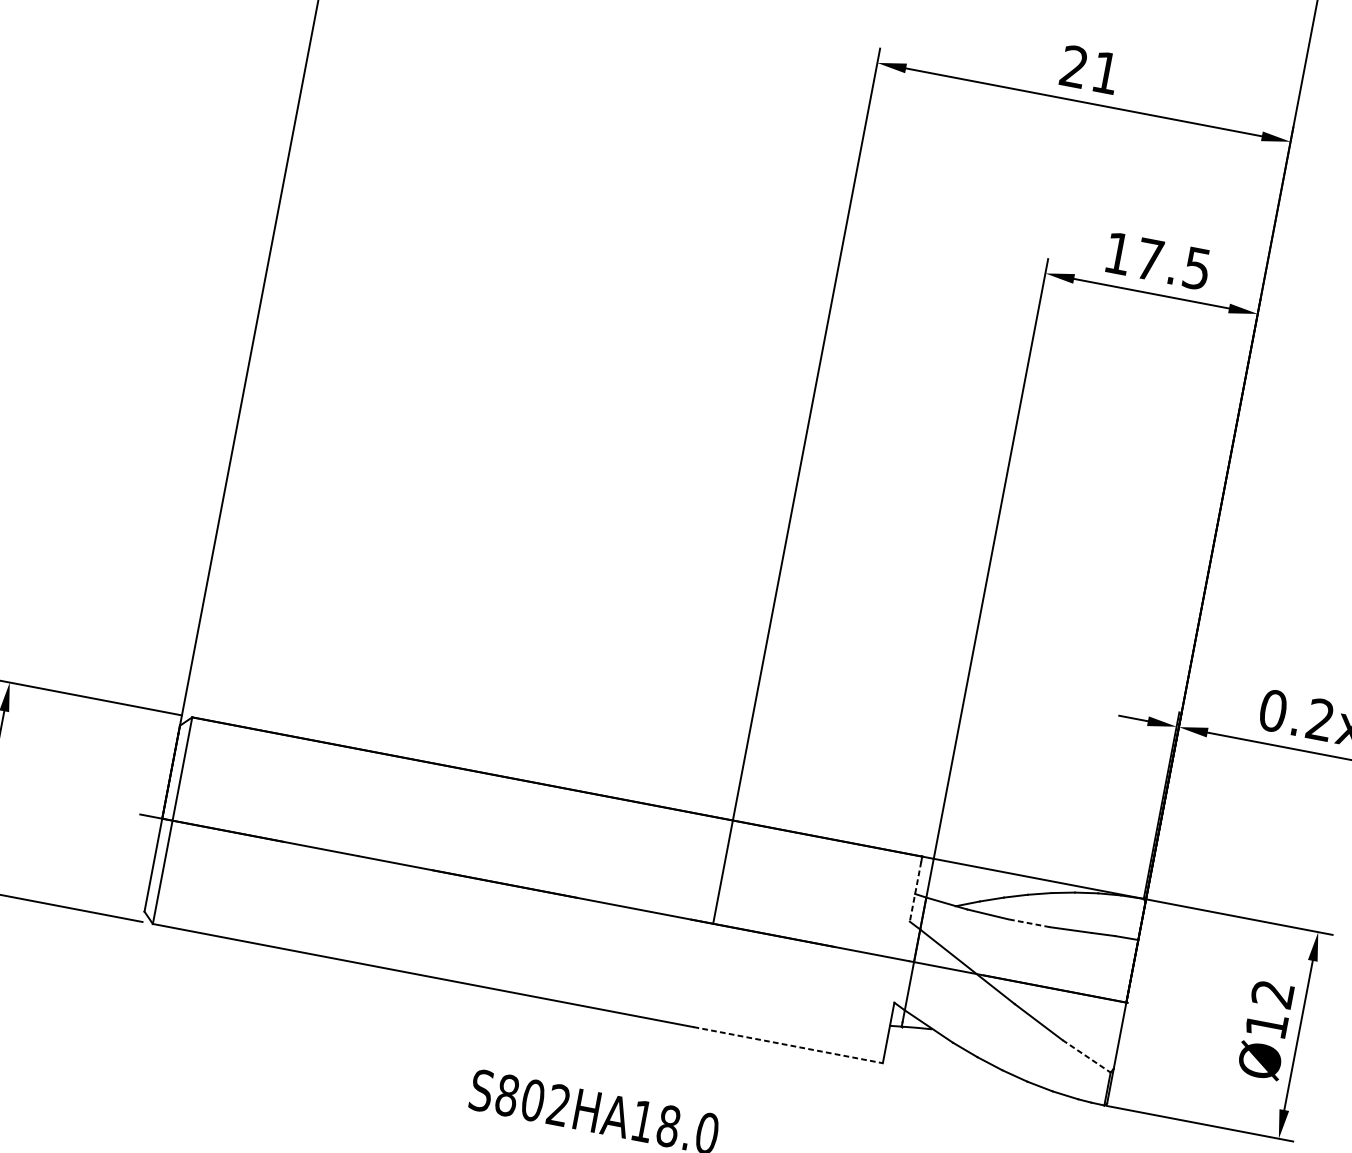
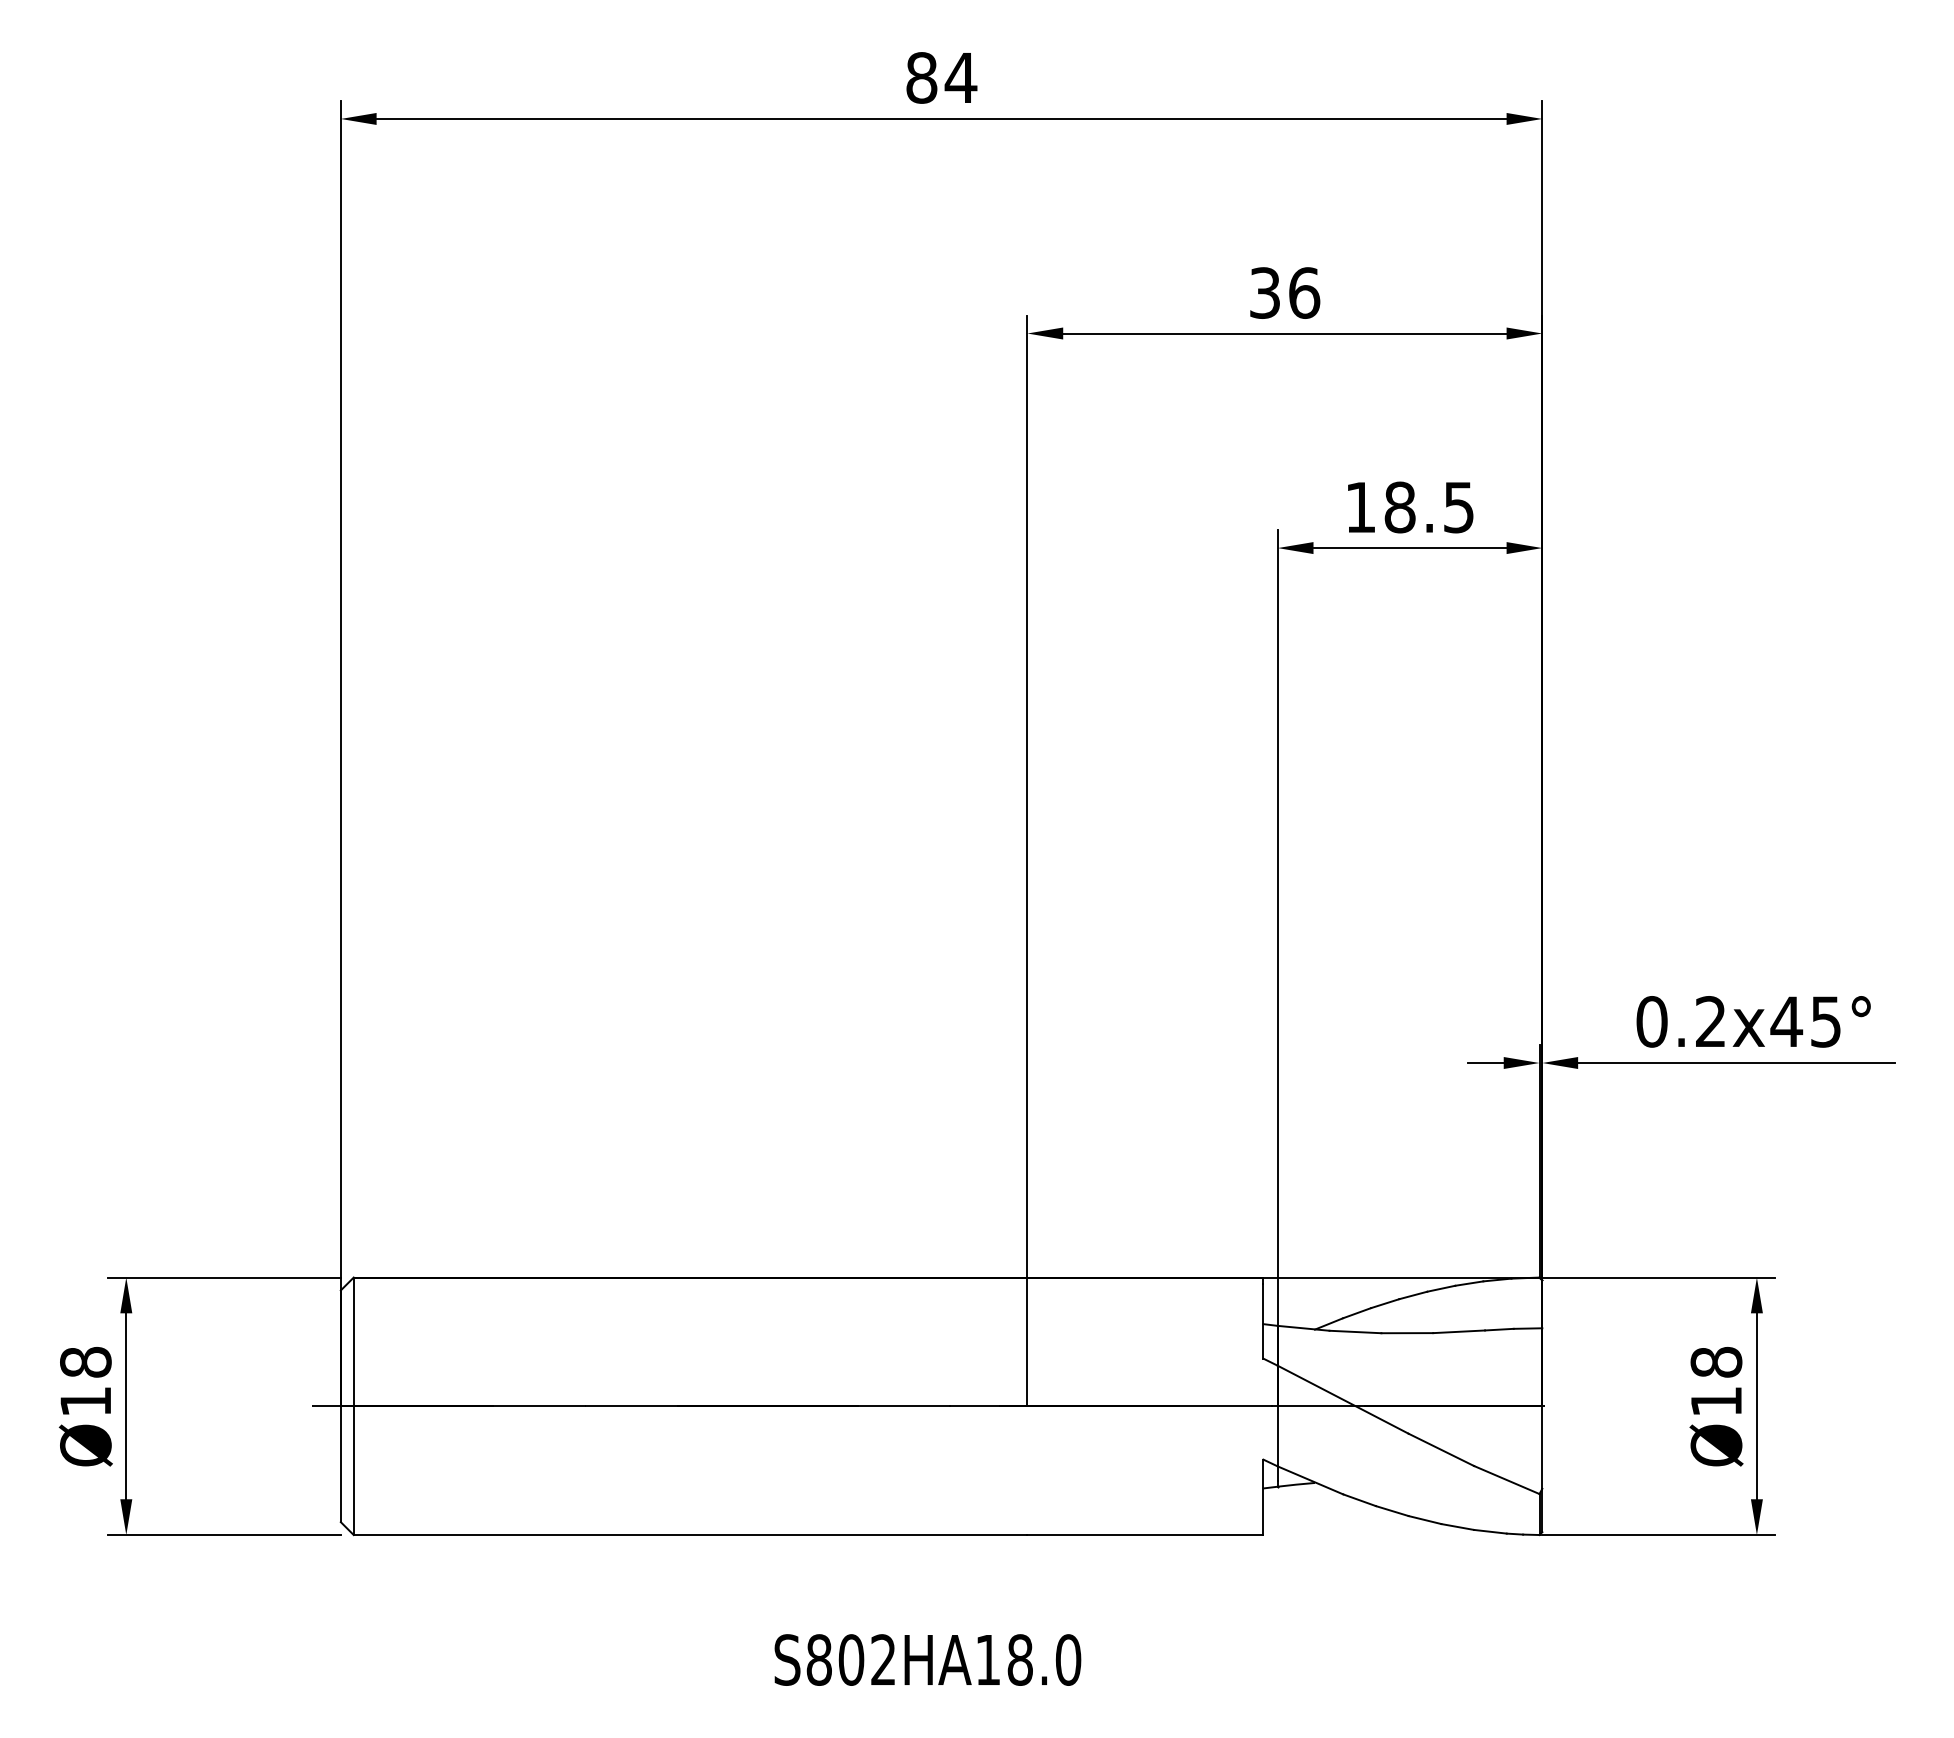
text: (1090, 69) -> (1285, 292), 21 -> 36
text: (1149, 259) -> (1399, 507), 17.5 -> 18.5
line: (915, 891) -> (1263, 1321), dashed -> solid
line: (1029, 923) -> (1407, 1333), dashed -> solid
text: (1272, 993) -> (1716, 1361), Ø12 -> Ø18
line: (788, 1045) -> (1145, 1535), dashed -> solid
line: (1086, 1056) -> (1506, 1480), dashed -> solid

